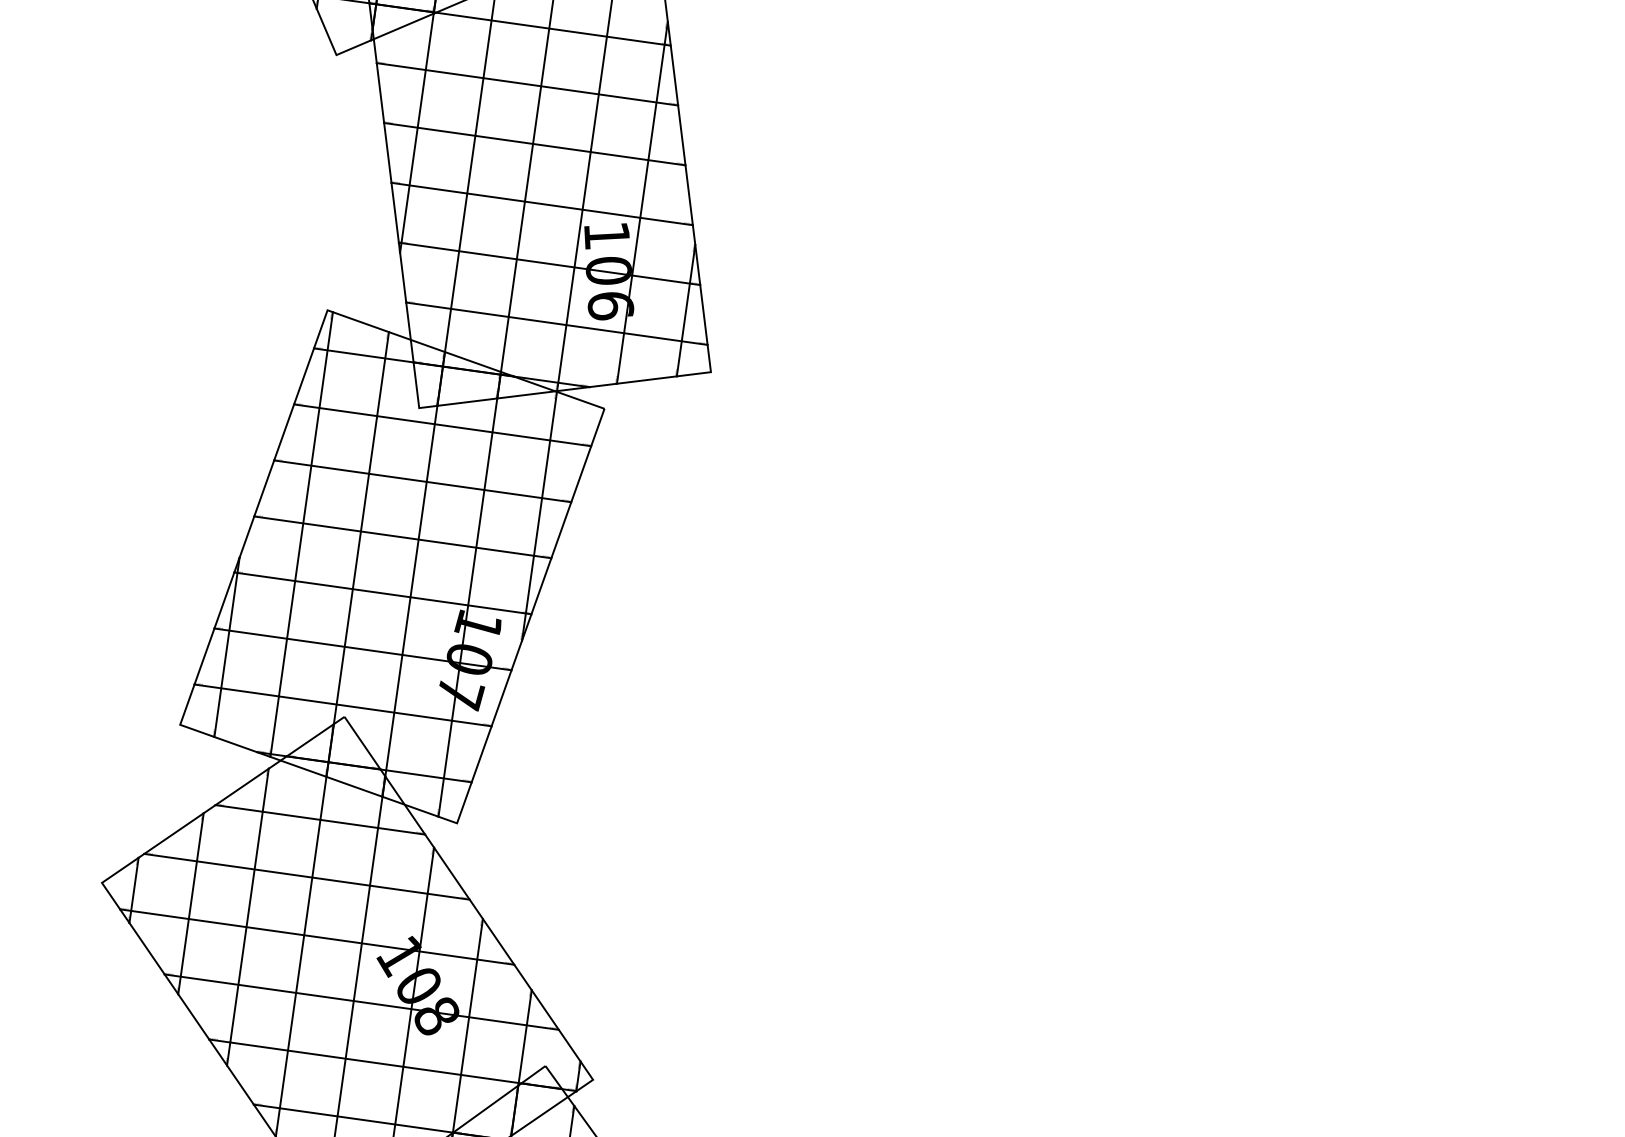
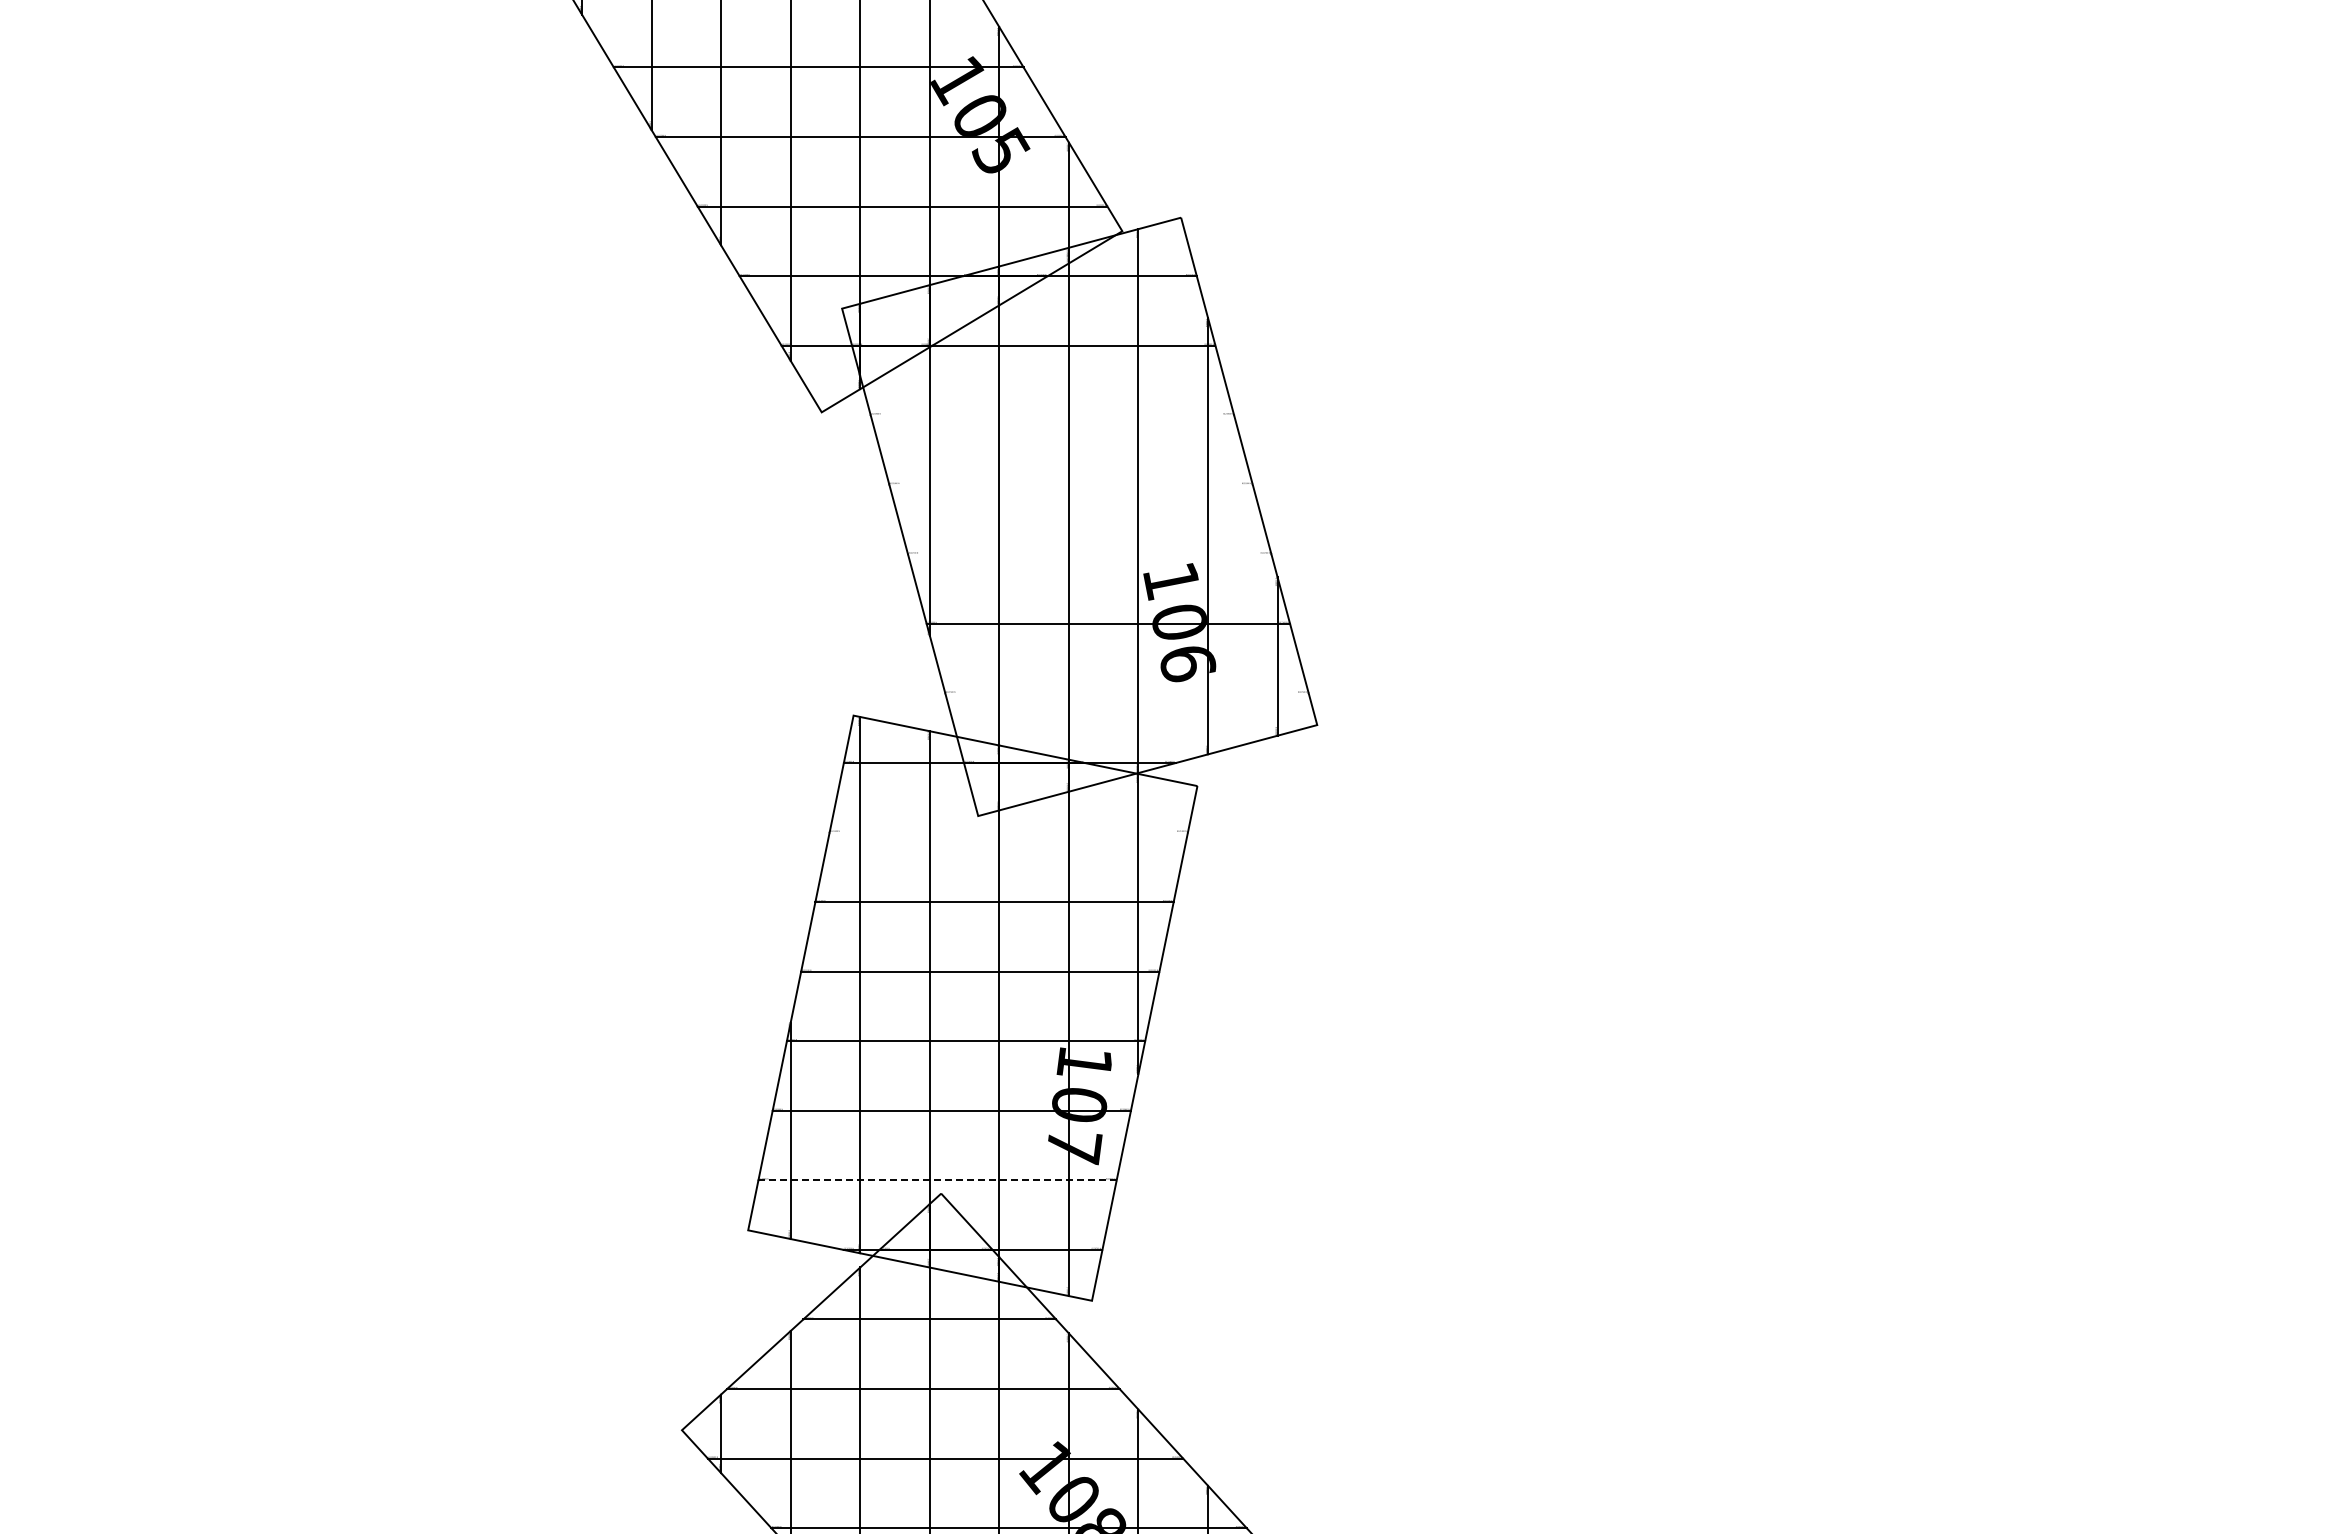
line: (527, 84) -> (1052, 415), removed
line: (534, 143) -> (1070, 484), removed
line: (541, 204) -> (1089, 554), removed
line: (556, 323) -> (1126, 693), removed
line: (442, 425) -> (1008, 832), removed
line: (343, 705) -> (938, 1180), solid -> dashed

